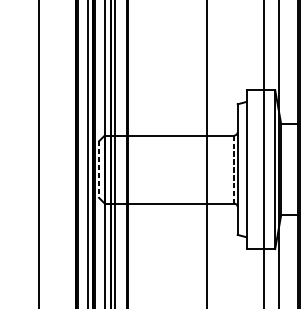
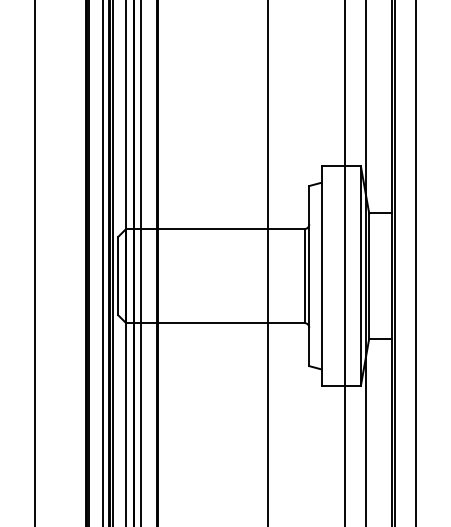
line: (99, 169) -> (118, 276), dashed -> solid
line: (234, 169) -> (304, 276), dashed -> solid

